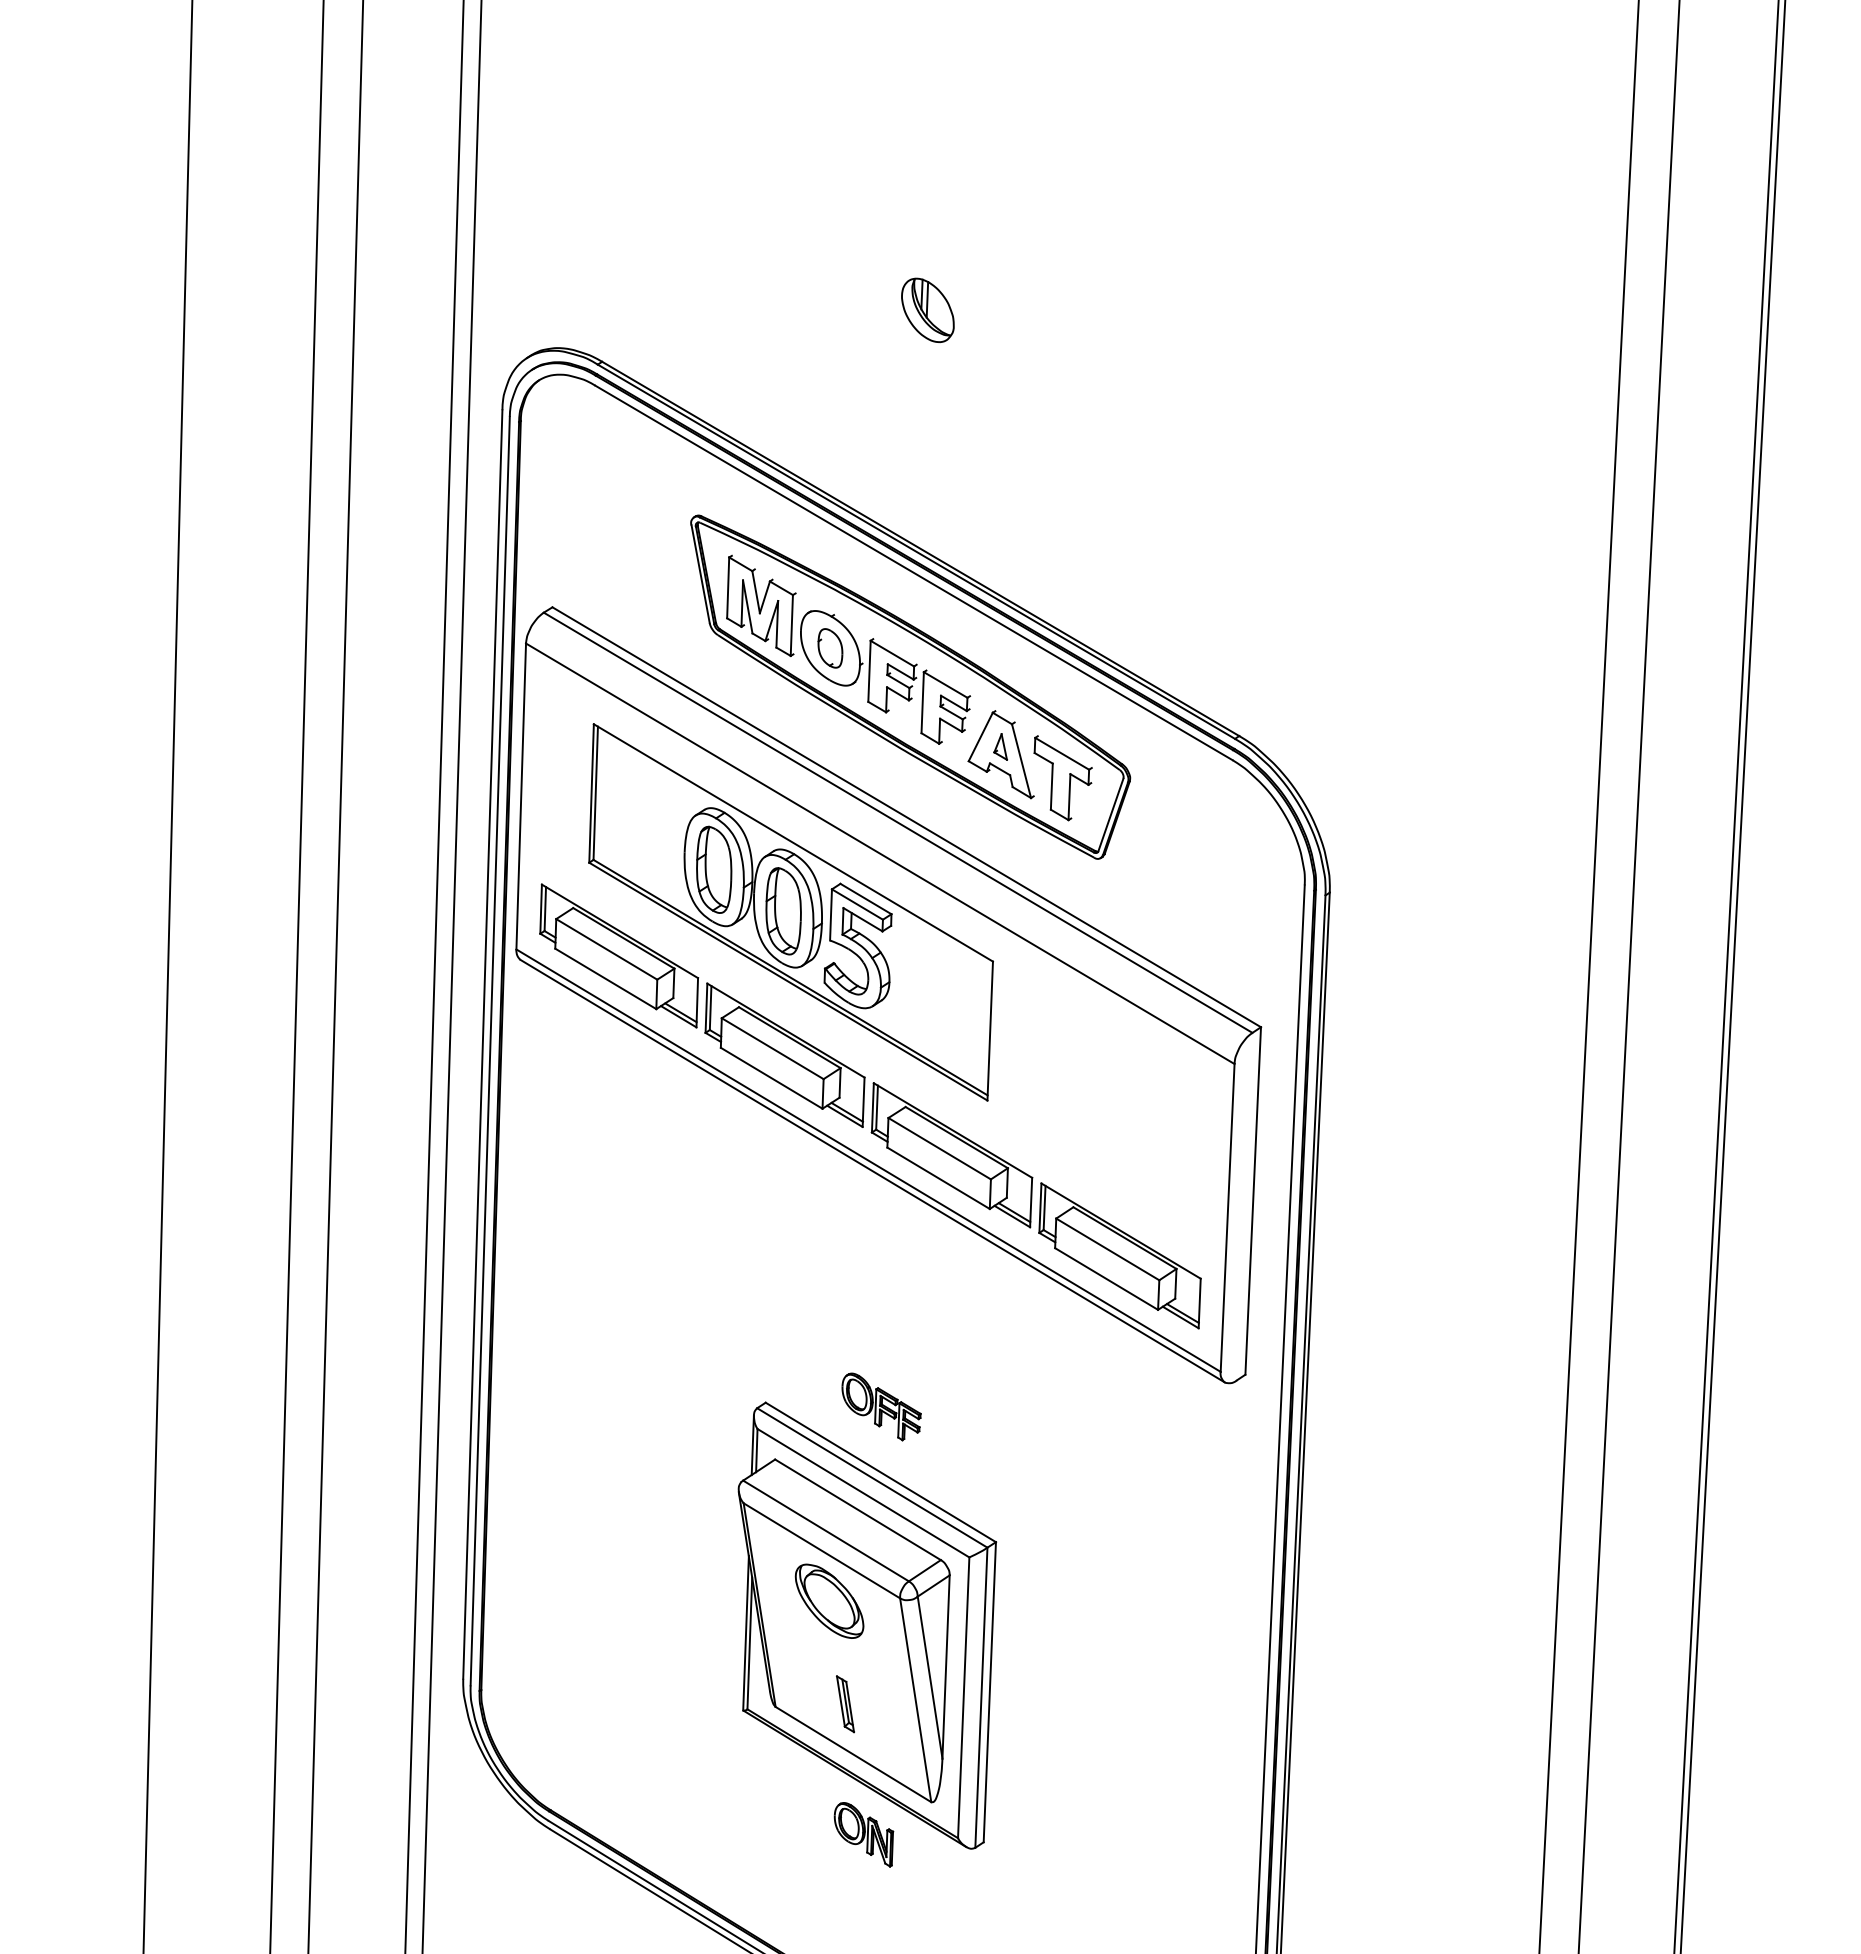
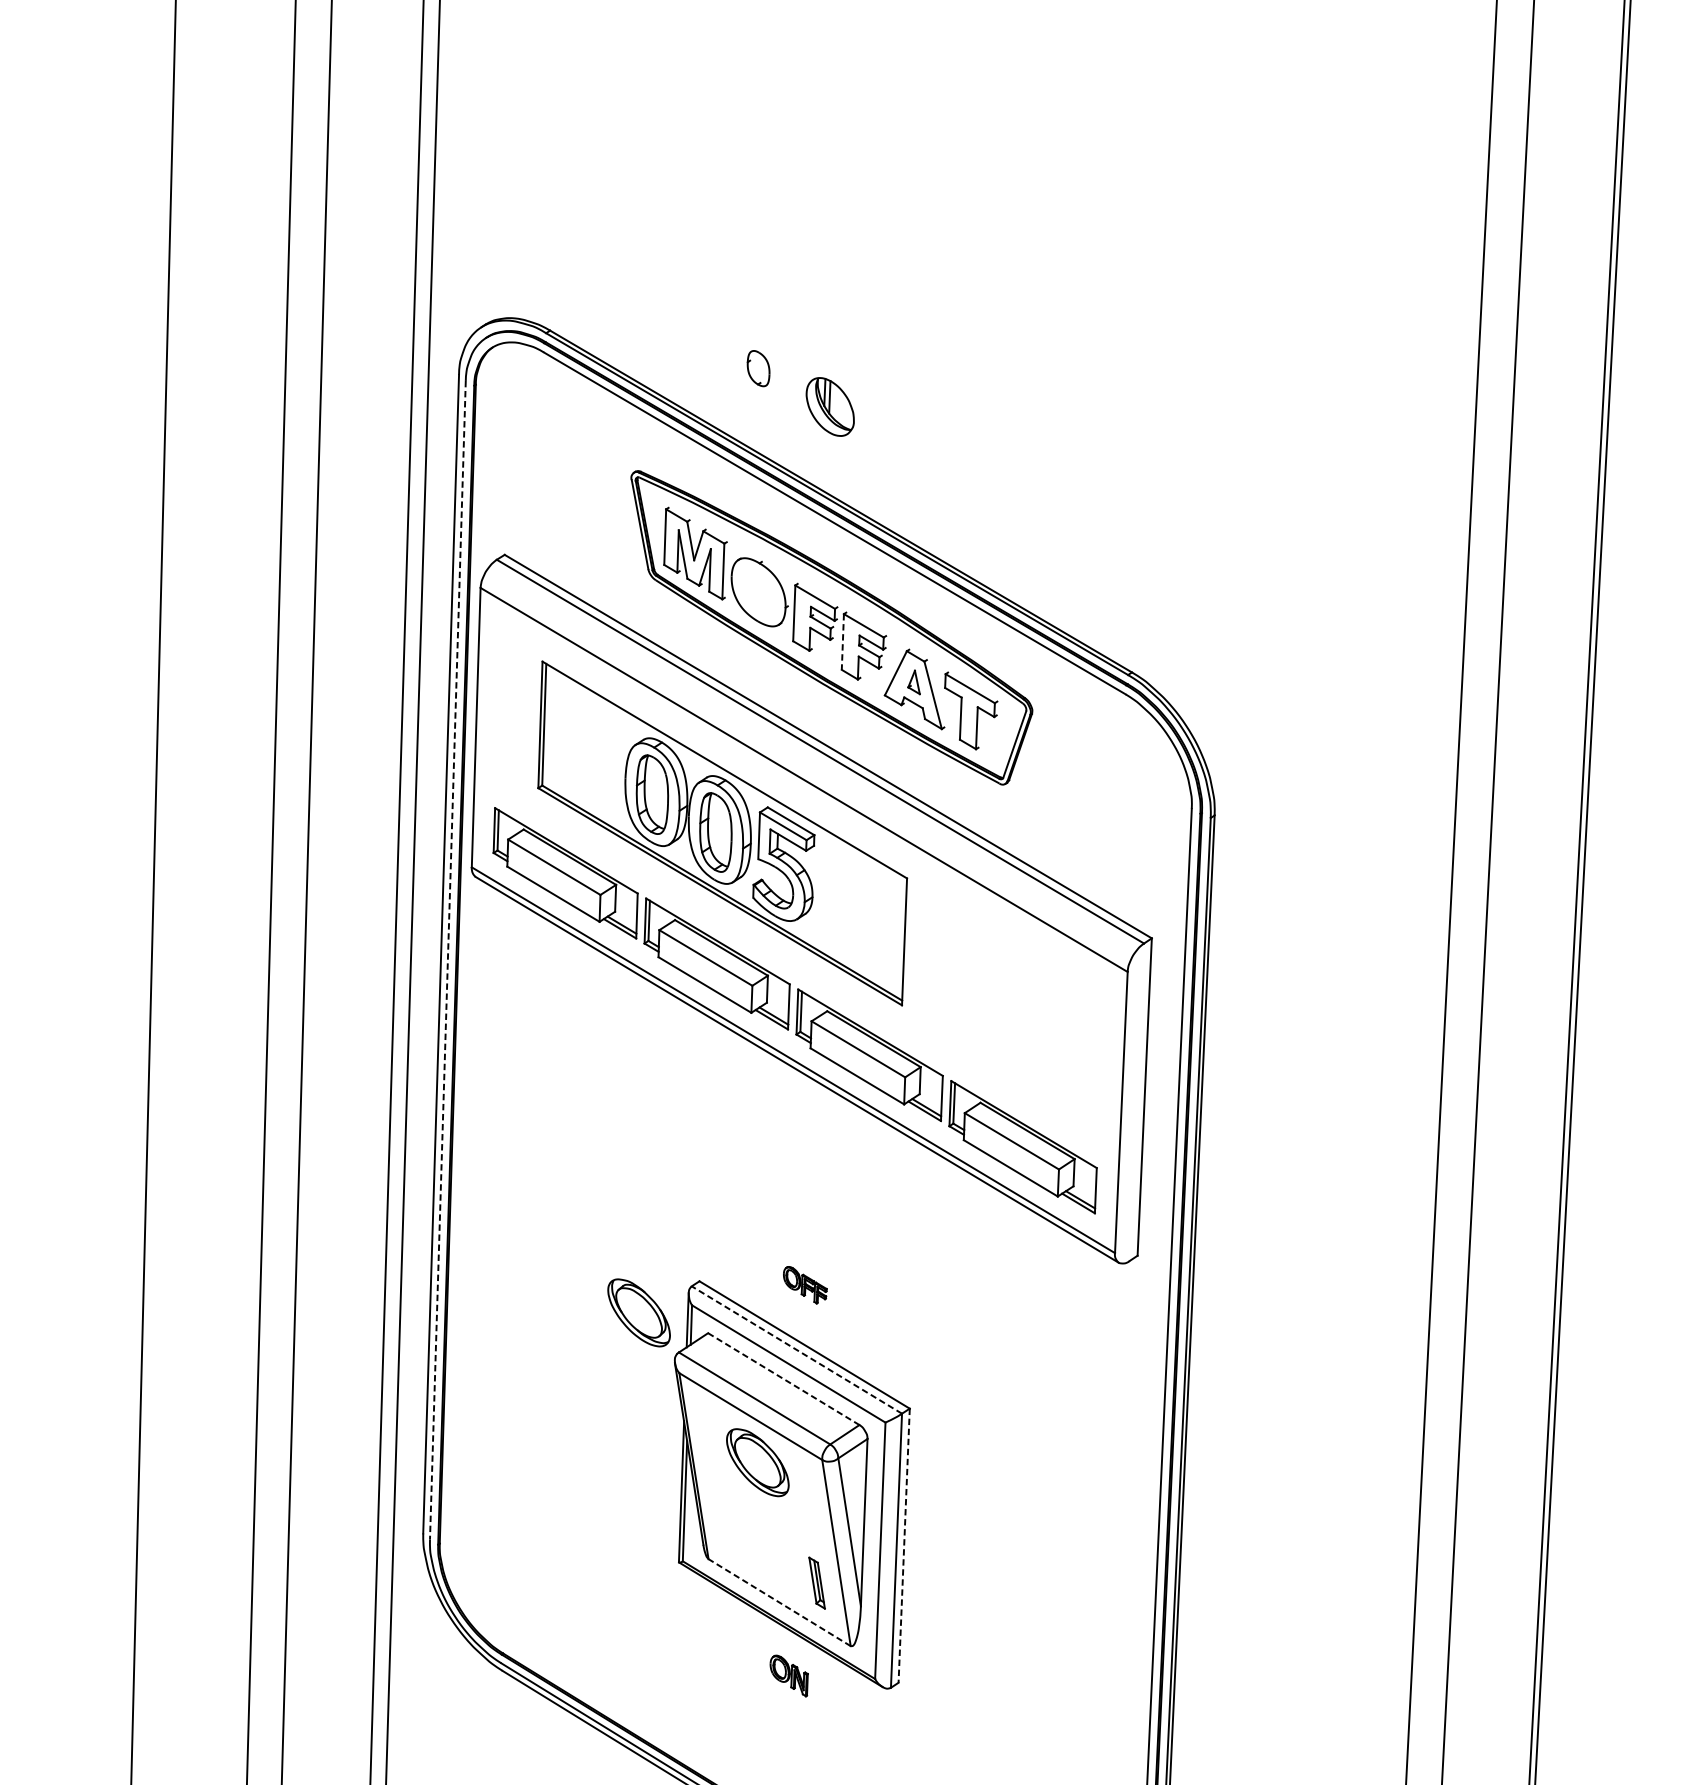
part: (927, 309) -> (829, 406), moved
part: (830, 648) -> (758, 368), moved
line: (922, 702) -> (842, 641), solid -> dashed
line: (490, 1051) -> (448, 960), solid -> dashed
part: (881, 1406) -> (805, 1284), size x0.6
part: (699, 1436) -> (639, 1312), added
line: (872, 1477) -> (797, 1349), solid -> dashed
line: (858, 1509) -> (784, 1378), solid -> dashed
line: (989, 1692) -> (903, 1545), solid -> dashed
part: (845, 1704) -> (817, 1583), moved
line: (853, 1754) -> (779, 1602), solid -> dashed
part: (863, 1834) -> (788, 1675), size x0.7

